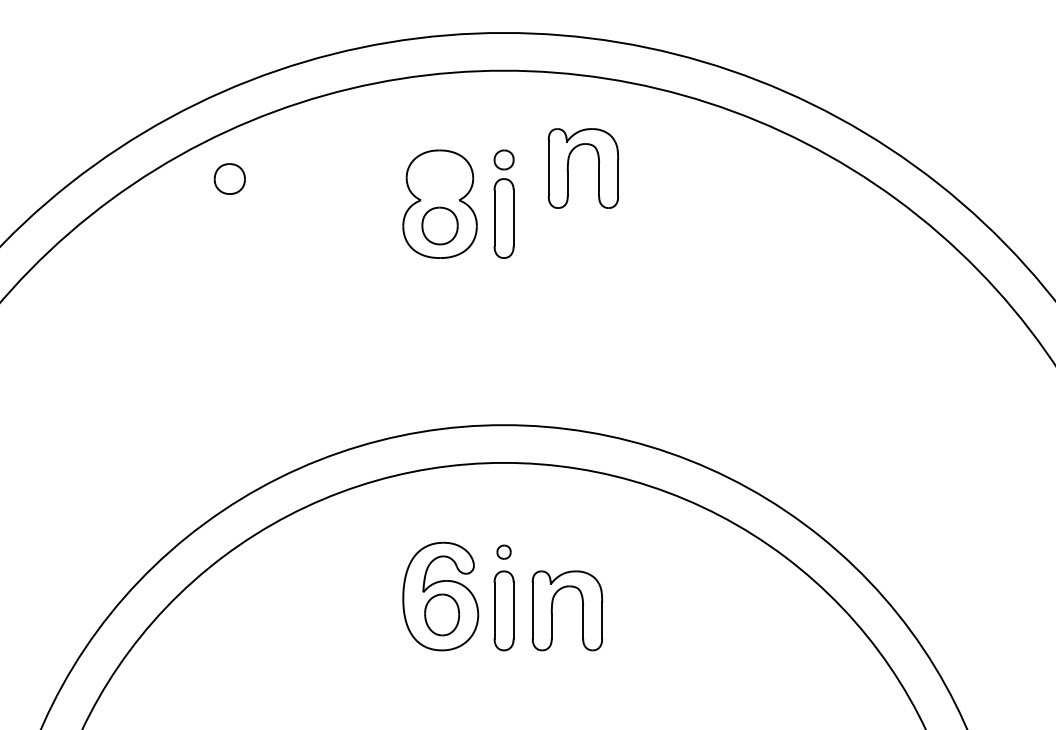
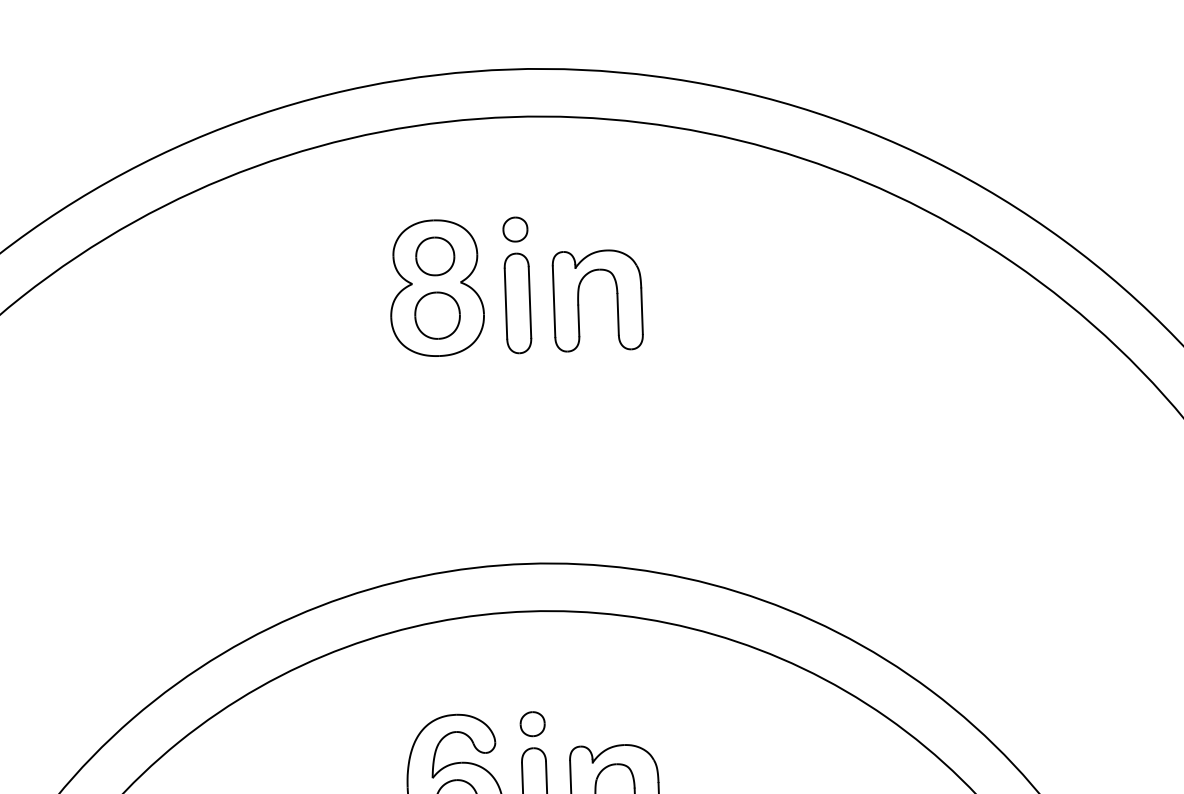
part: (568, 168) -> (579, 301), moved
part: (229, 178) -> (434, 255), moved
part: (503, 551) -> (531, 723), size x1.43

